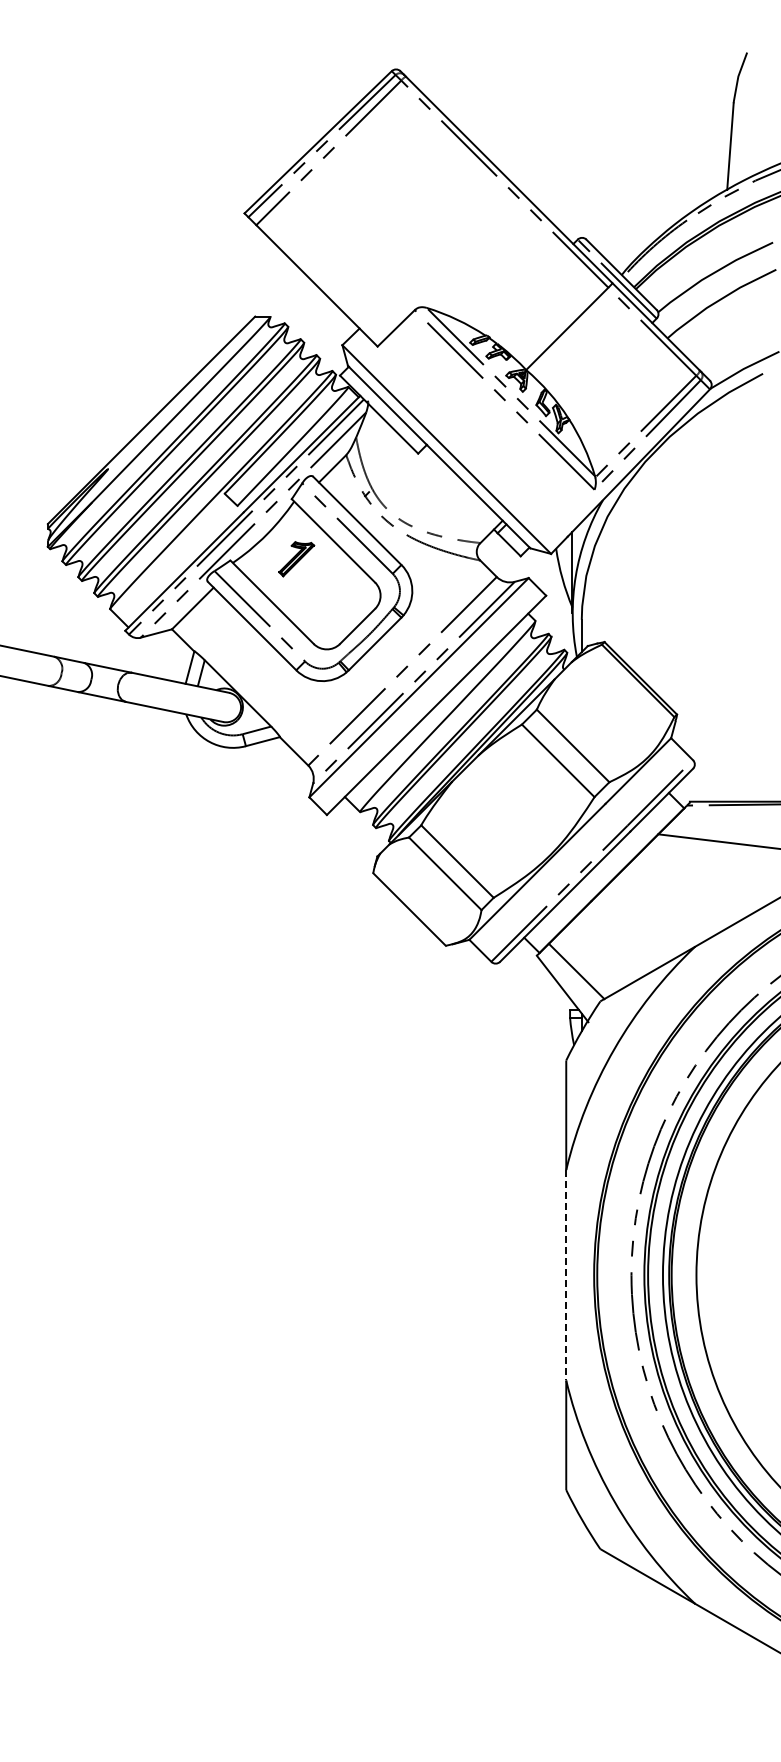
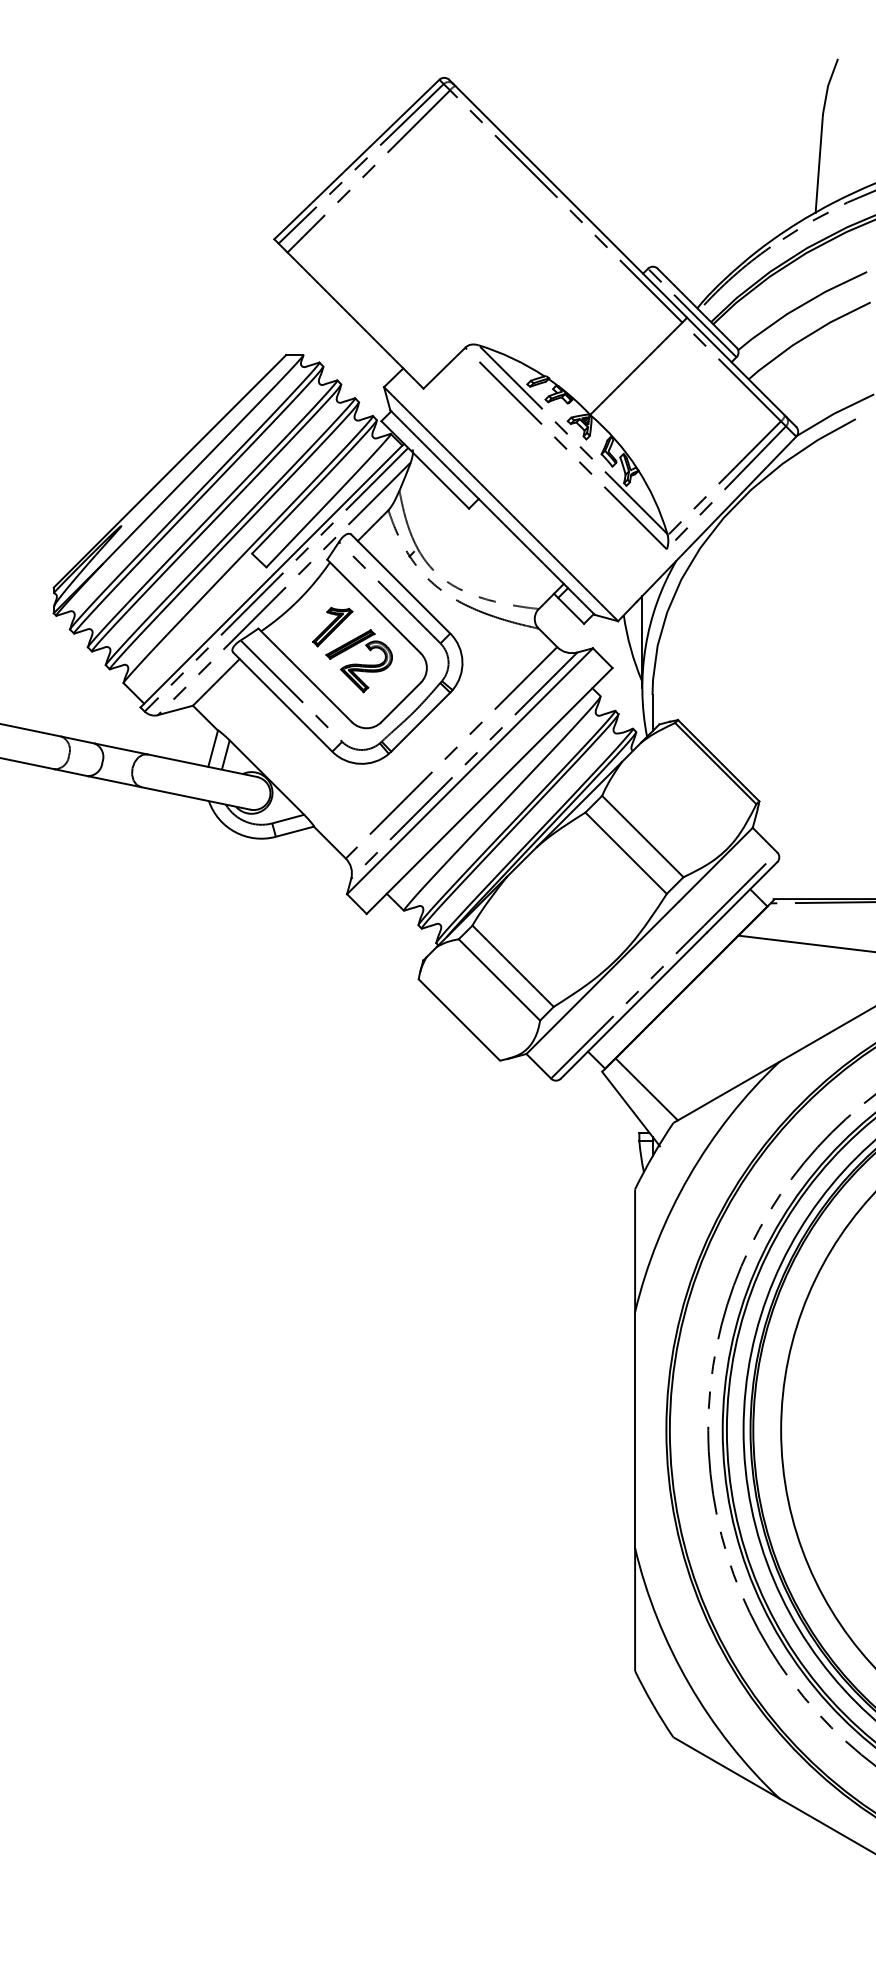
part: (320, 589) -> (359, 661), added
line: (566, 1275) -> (635, 1430), dashed -> solid

